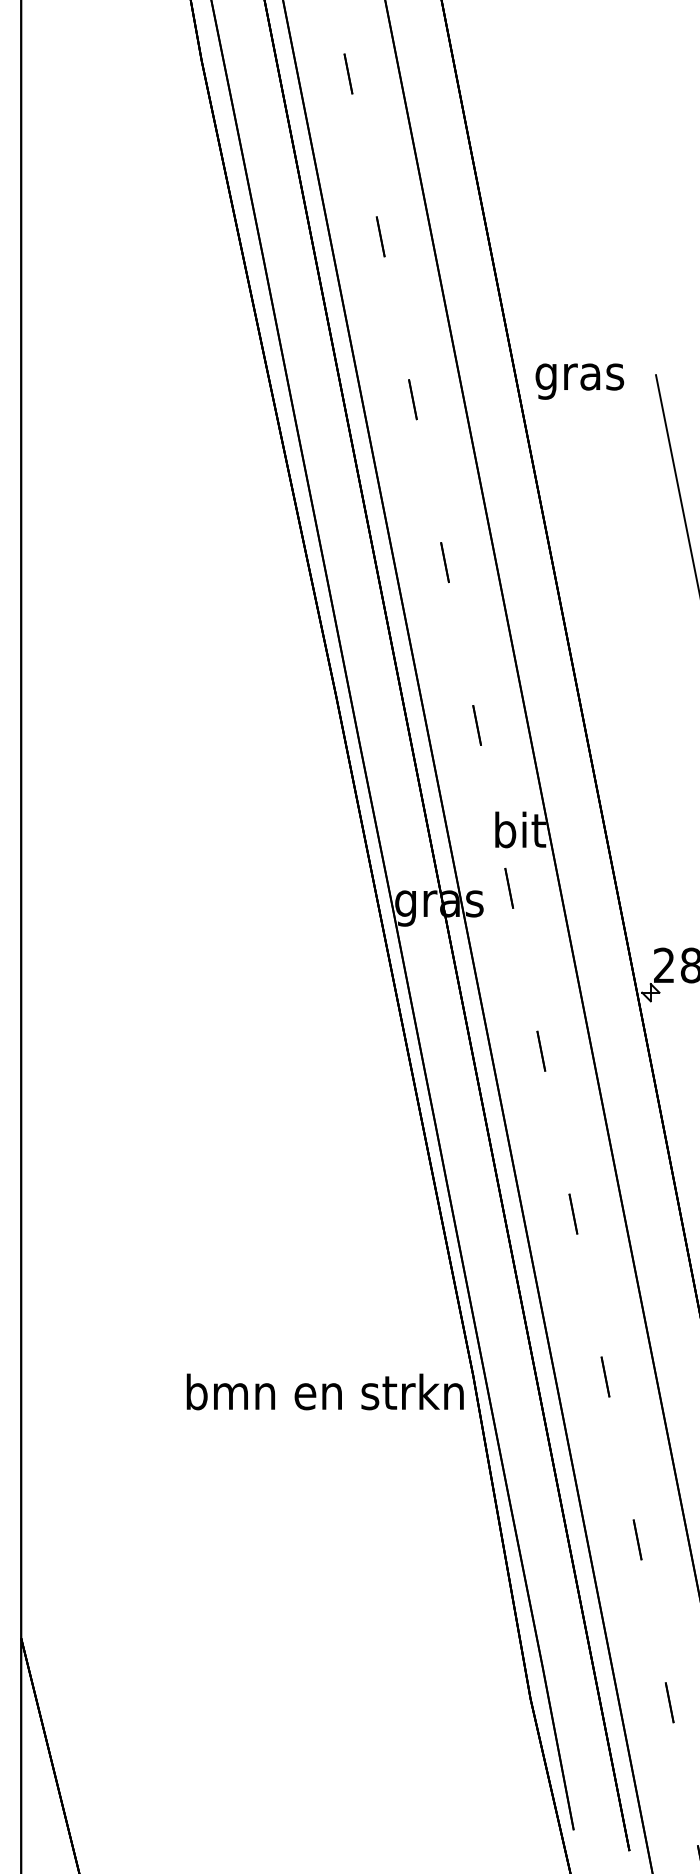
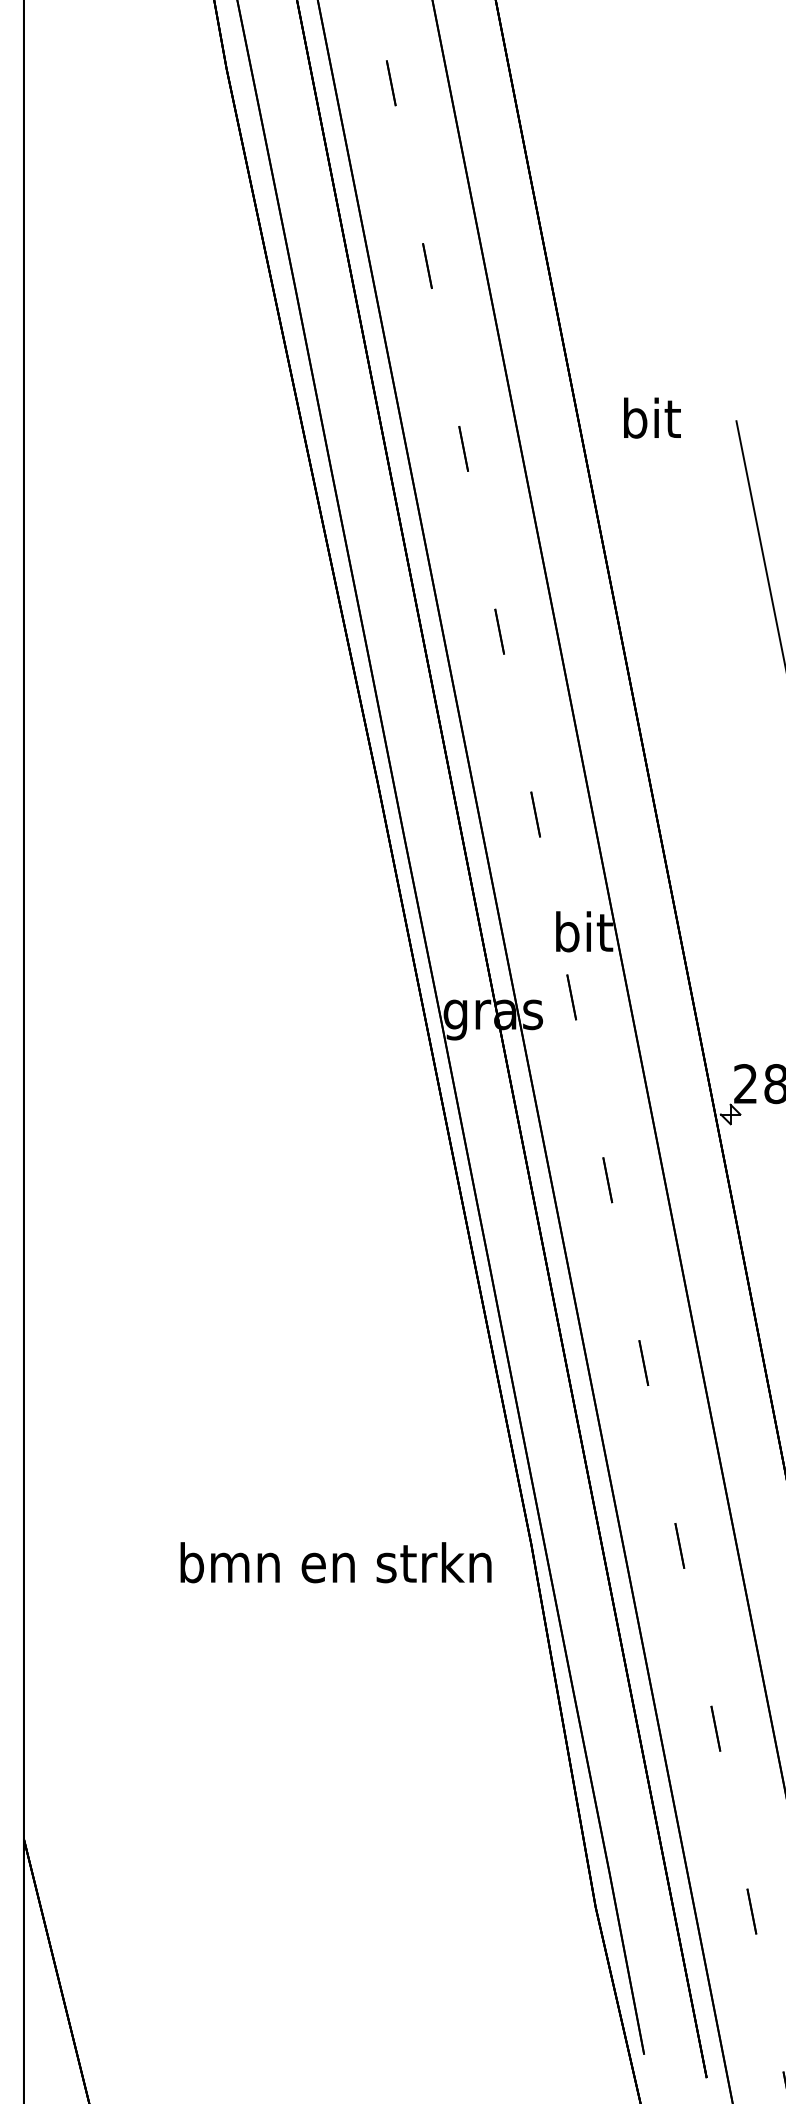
text: (579, 376) -> (650, 422), gras -> bit
text: (324, 1391) -> (335, 1562), moved

